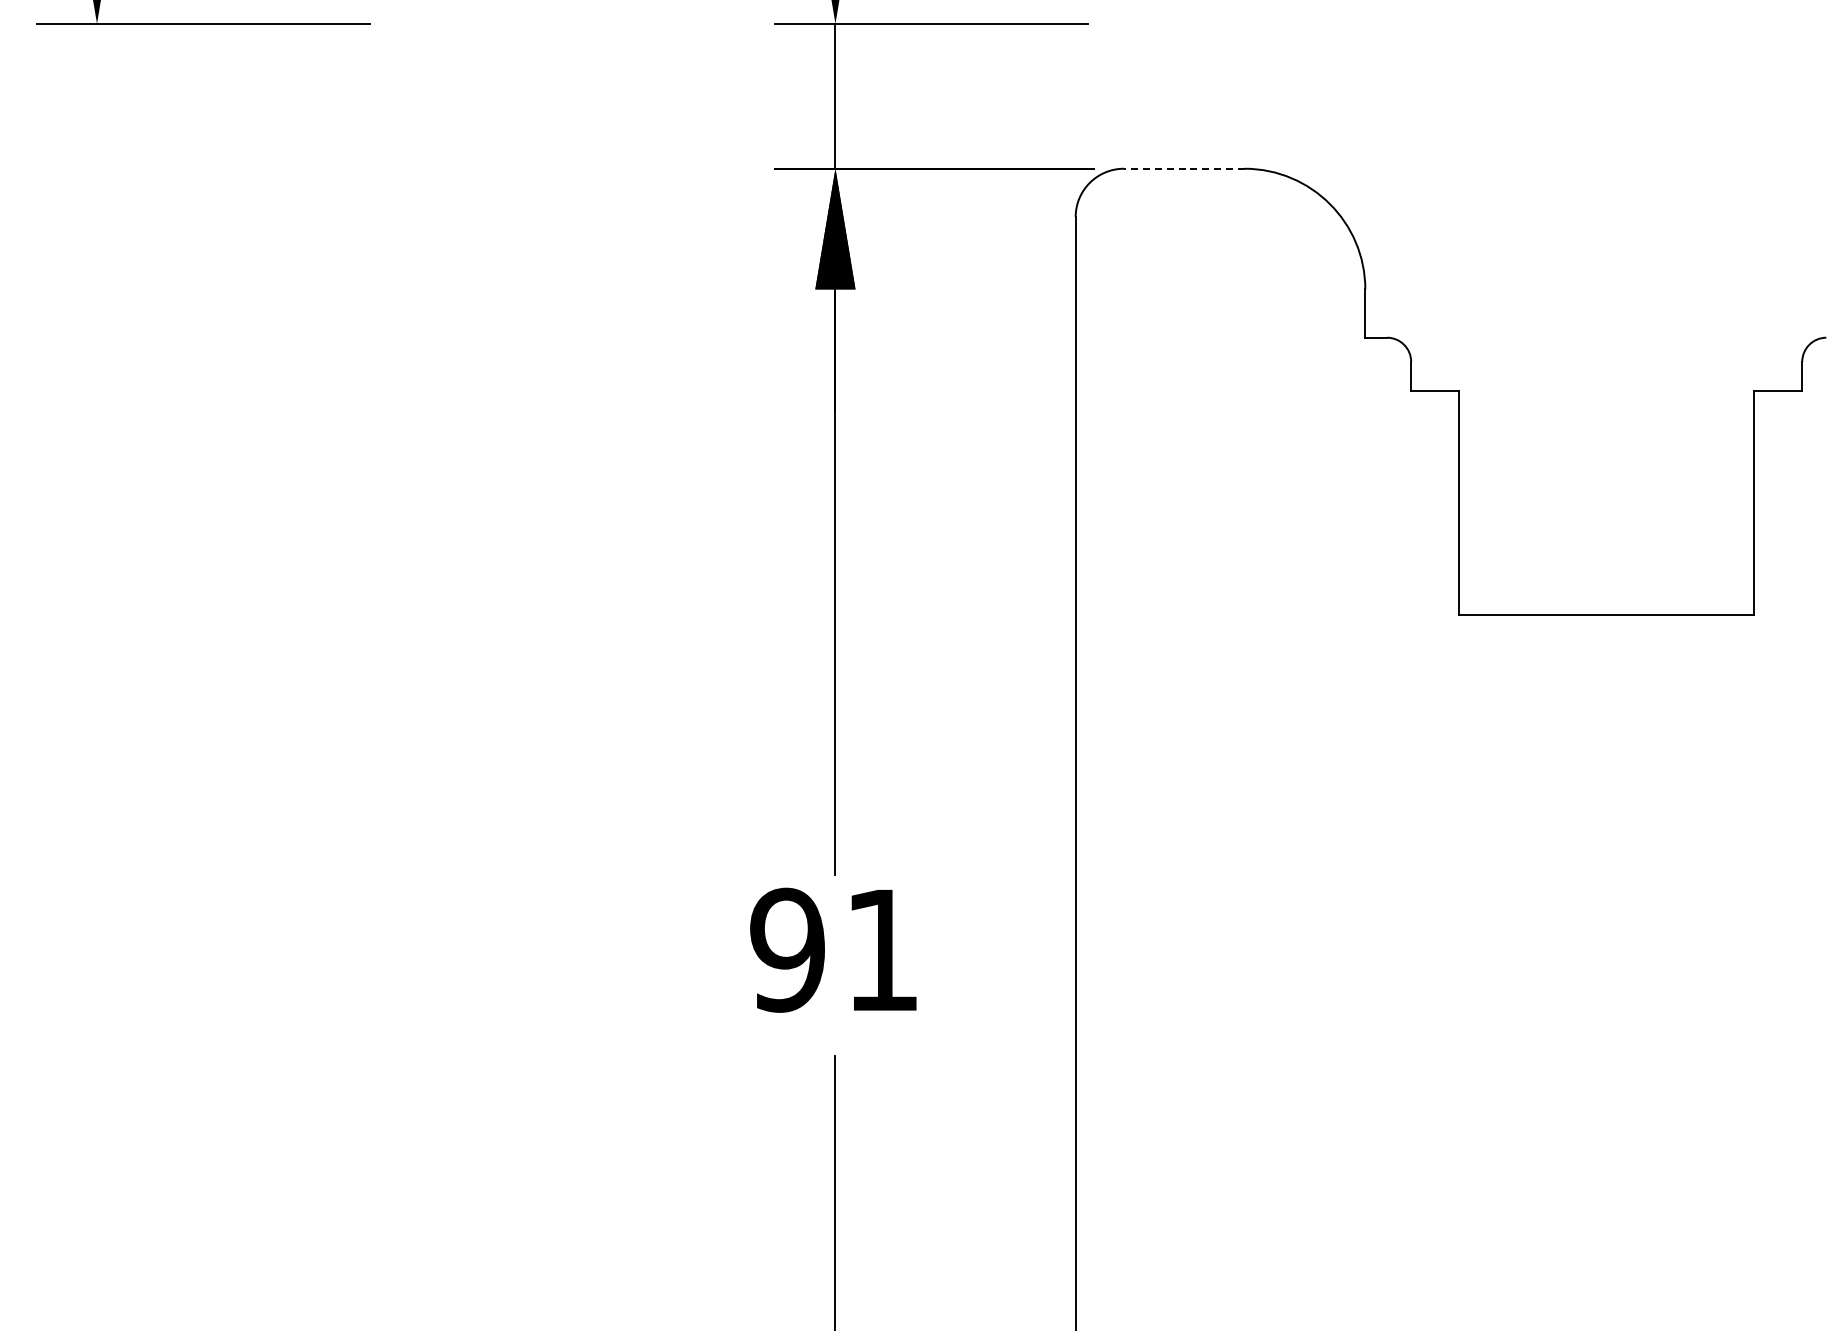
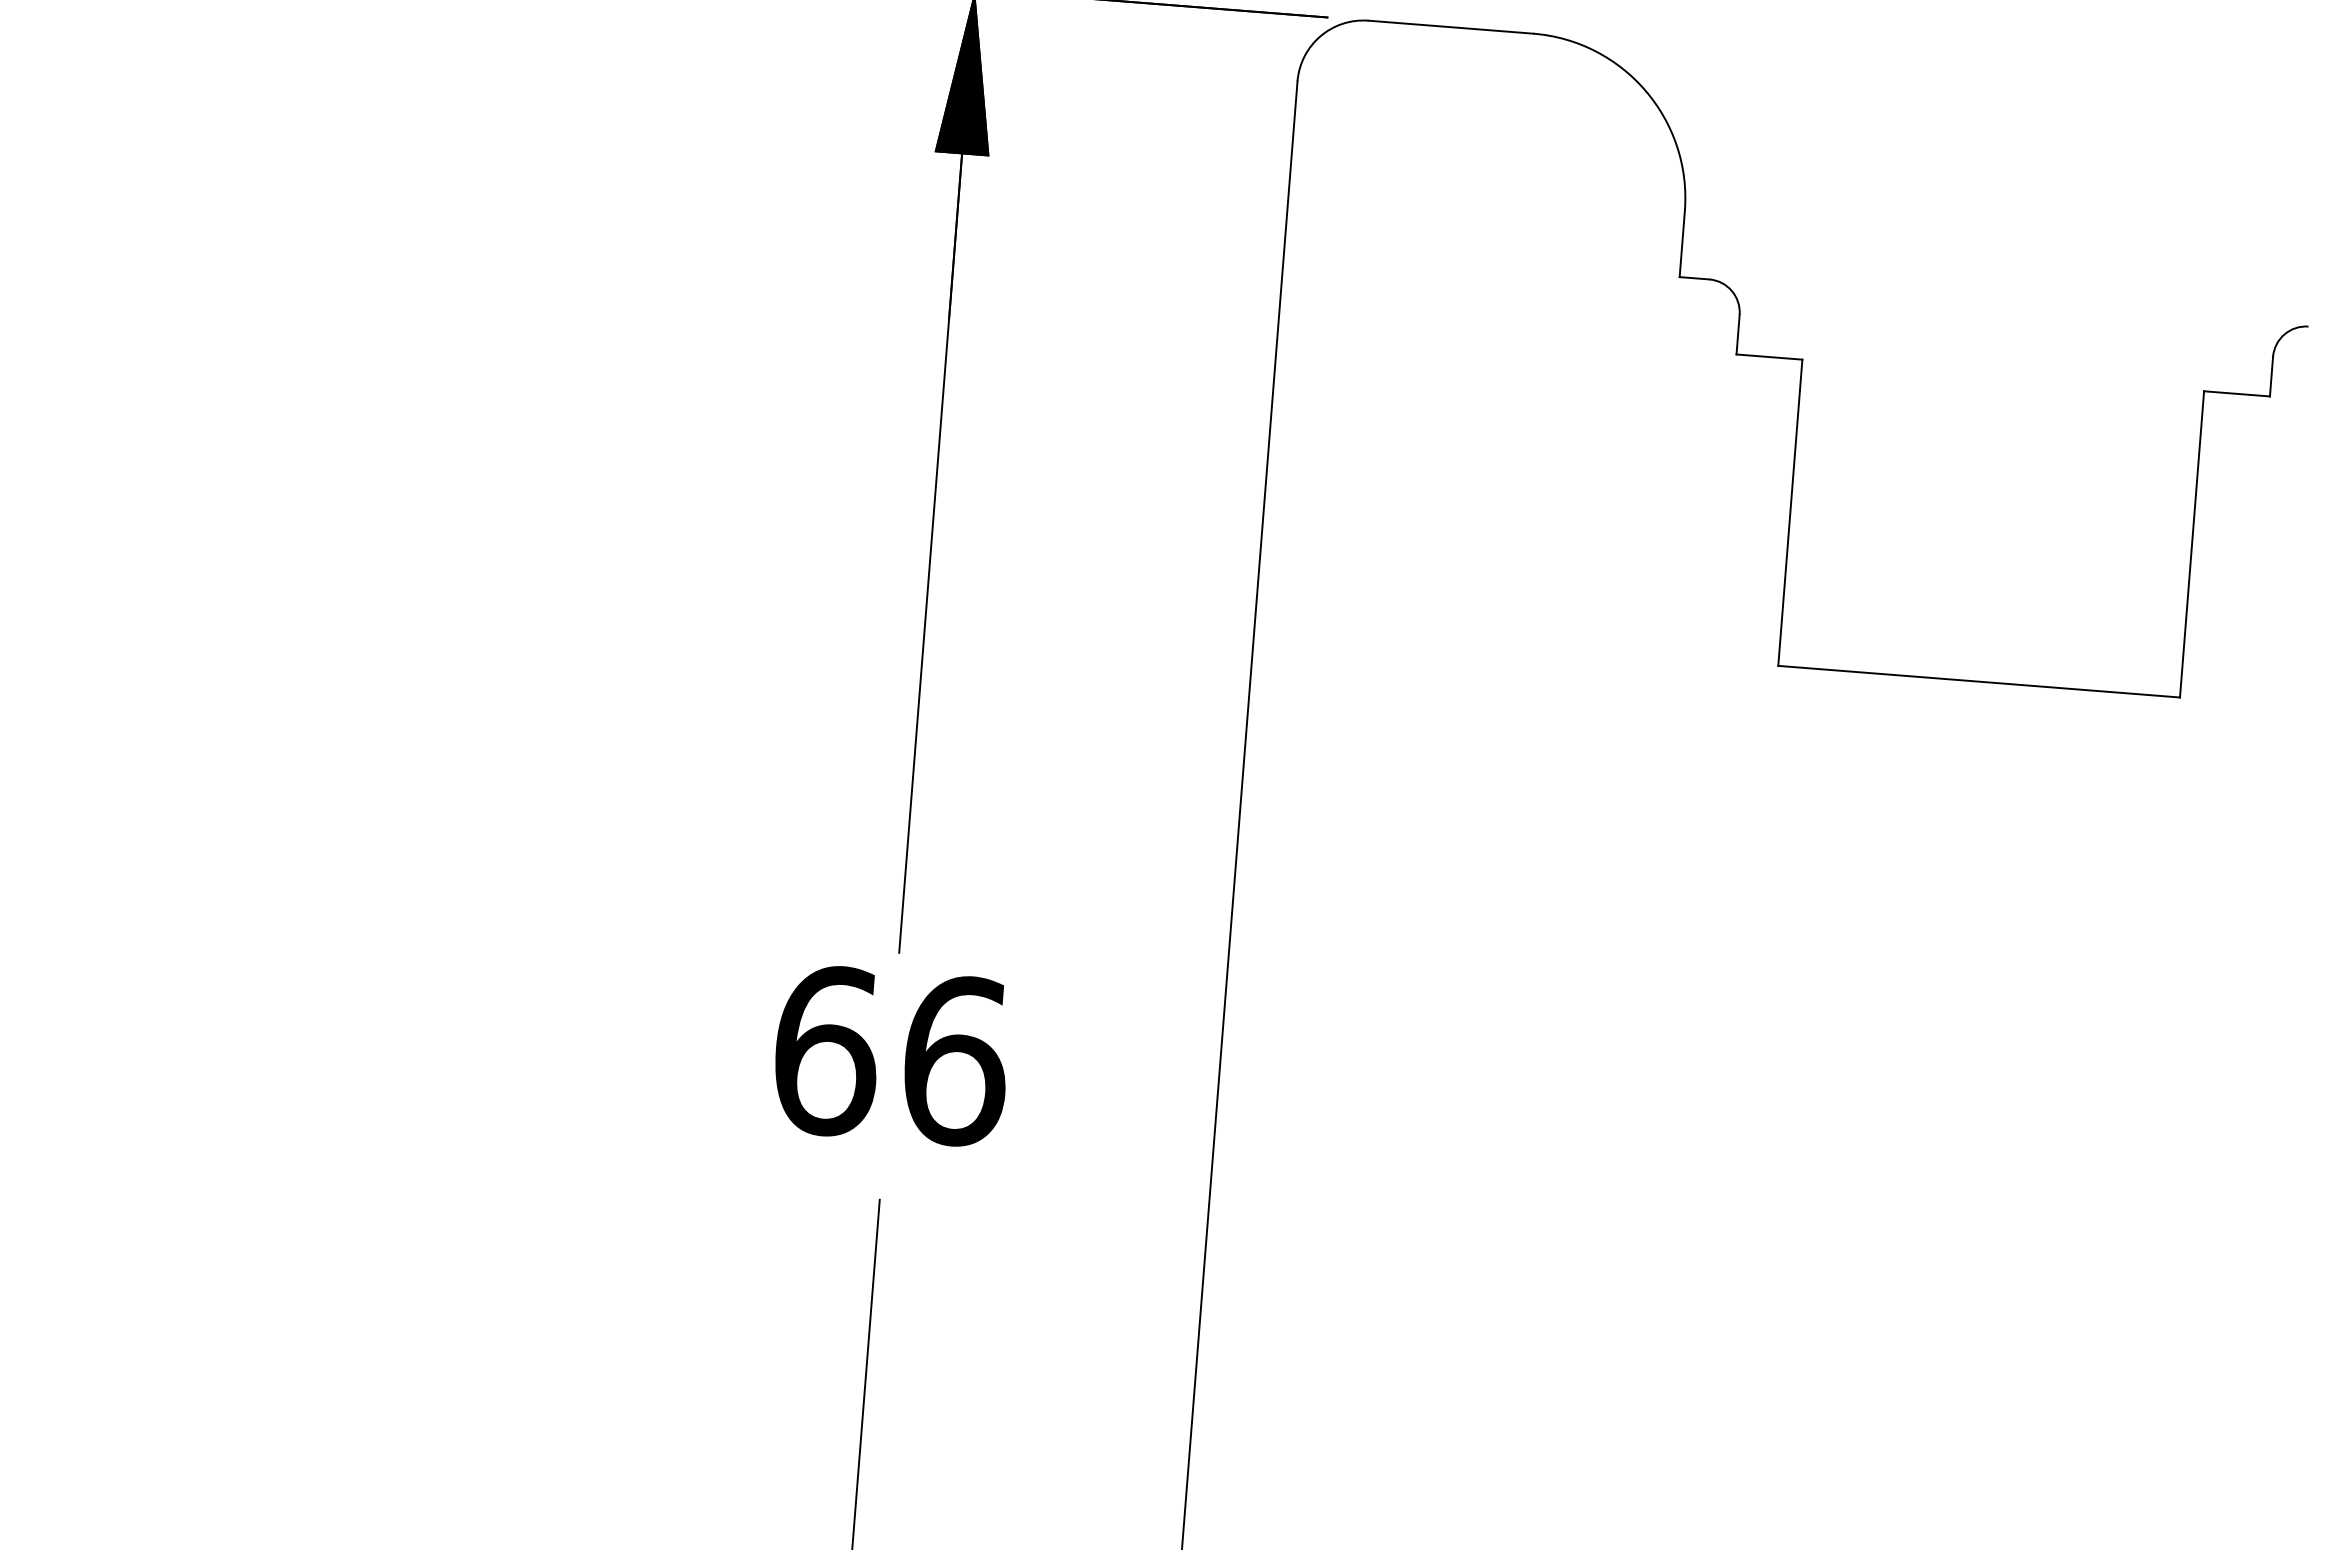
line: (1183, 168) -> (1449, 26), dashed -> solid
text: (835, 949) -> (891, 1054), 91 -> 66

